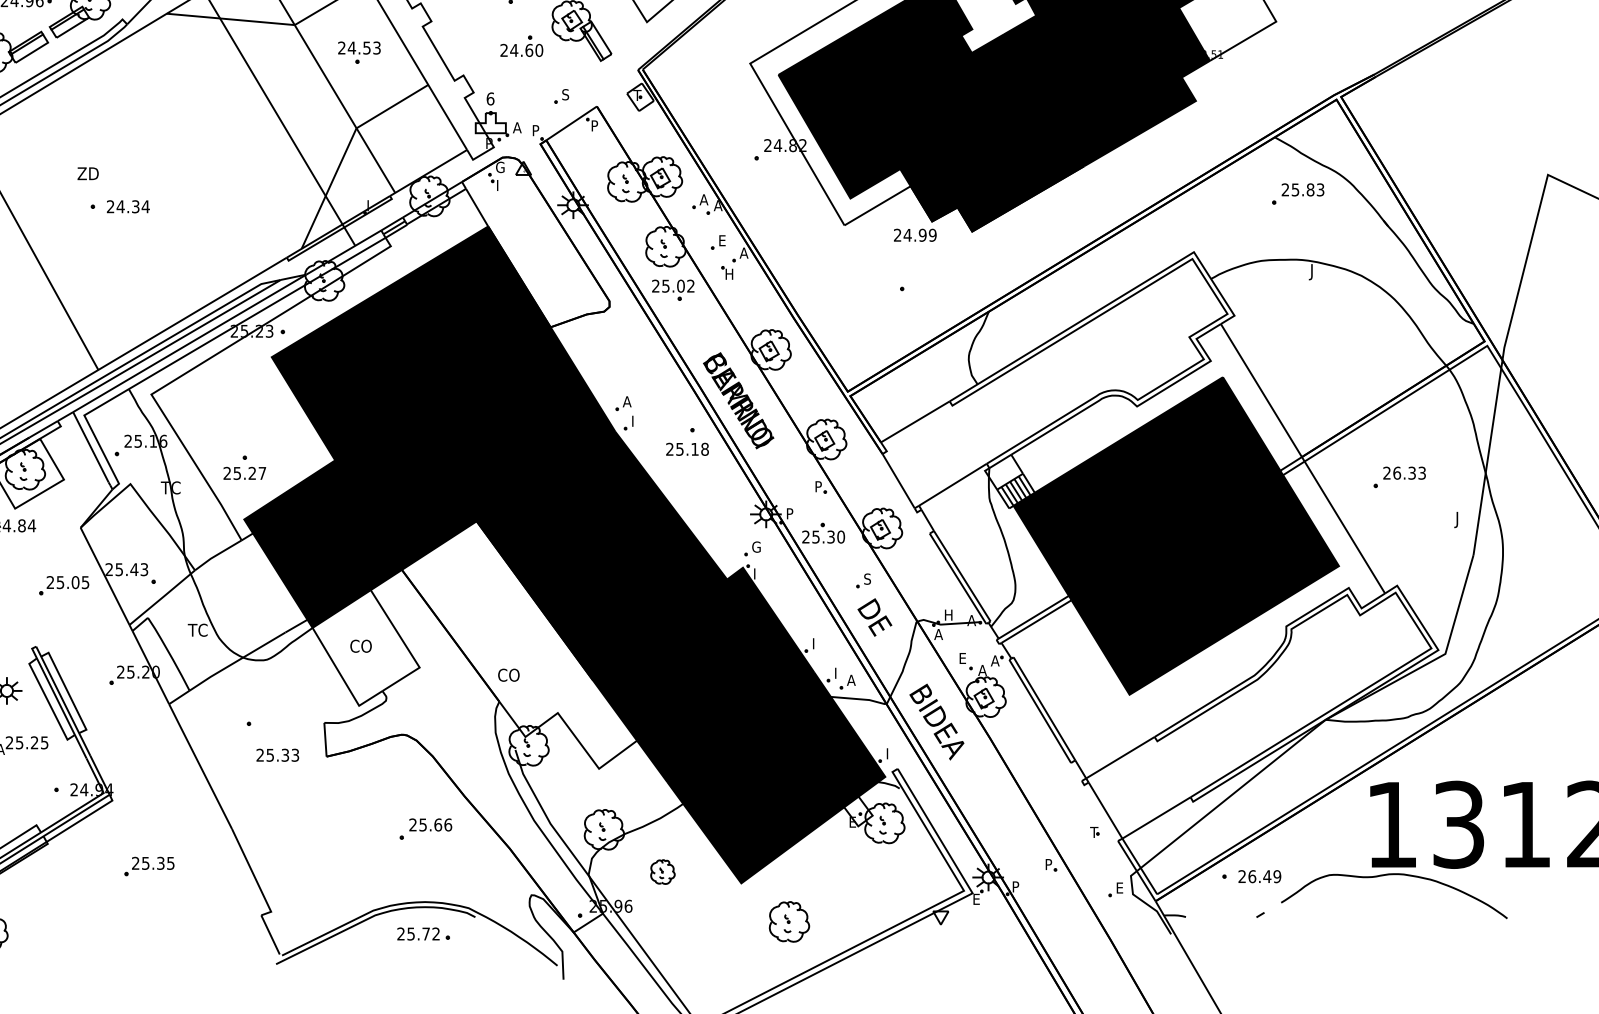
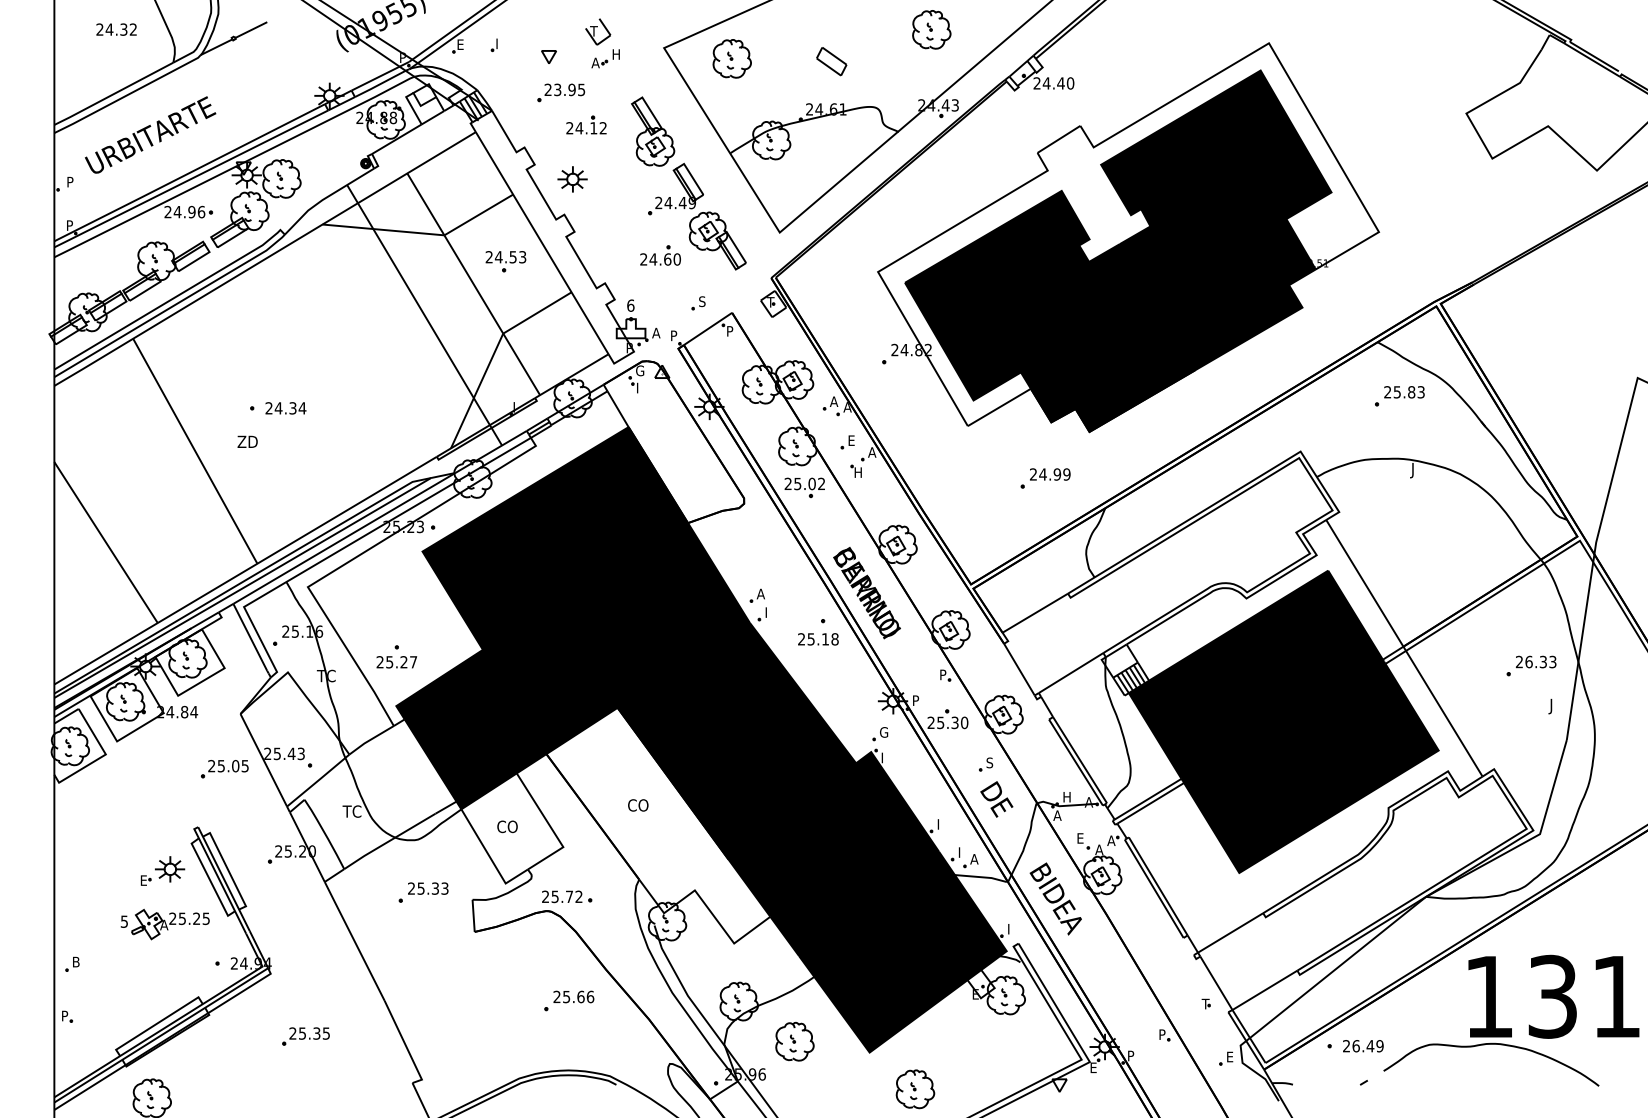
text: (87, 173) -> (247, 441), moved
text: (915, 235) -> (1050, 474), moved
part: (1399, 476) -> (1531, 665), moved
text: (509, 675) -> (638, 805), moved
text: (278, 755) -> (428, 888), moved
part: (662, 871) -> (794, 1041), size x1.67
part: (424, 933) -> (567, 896), moved

